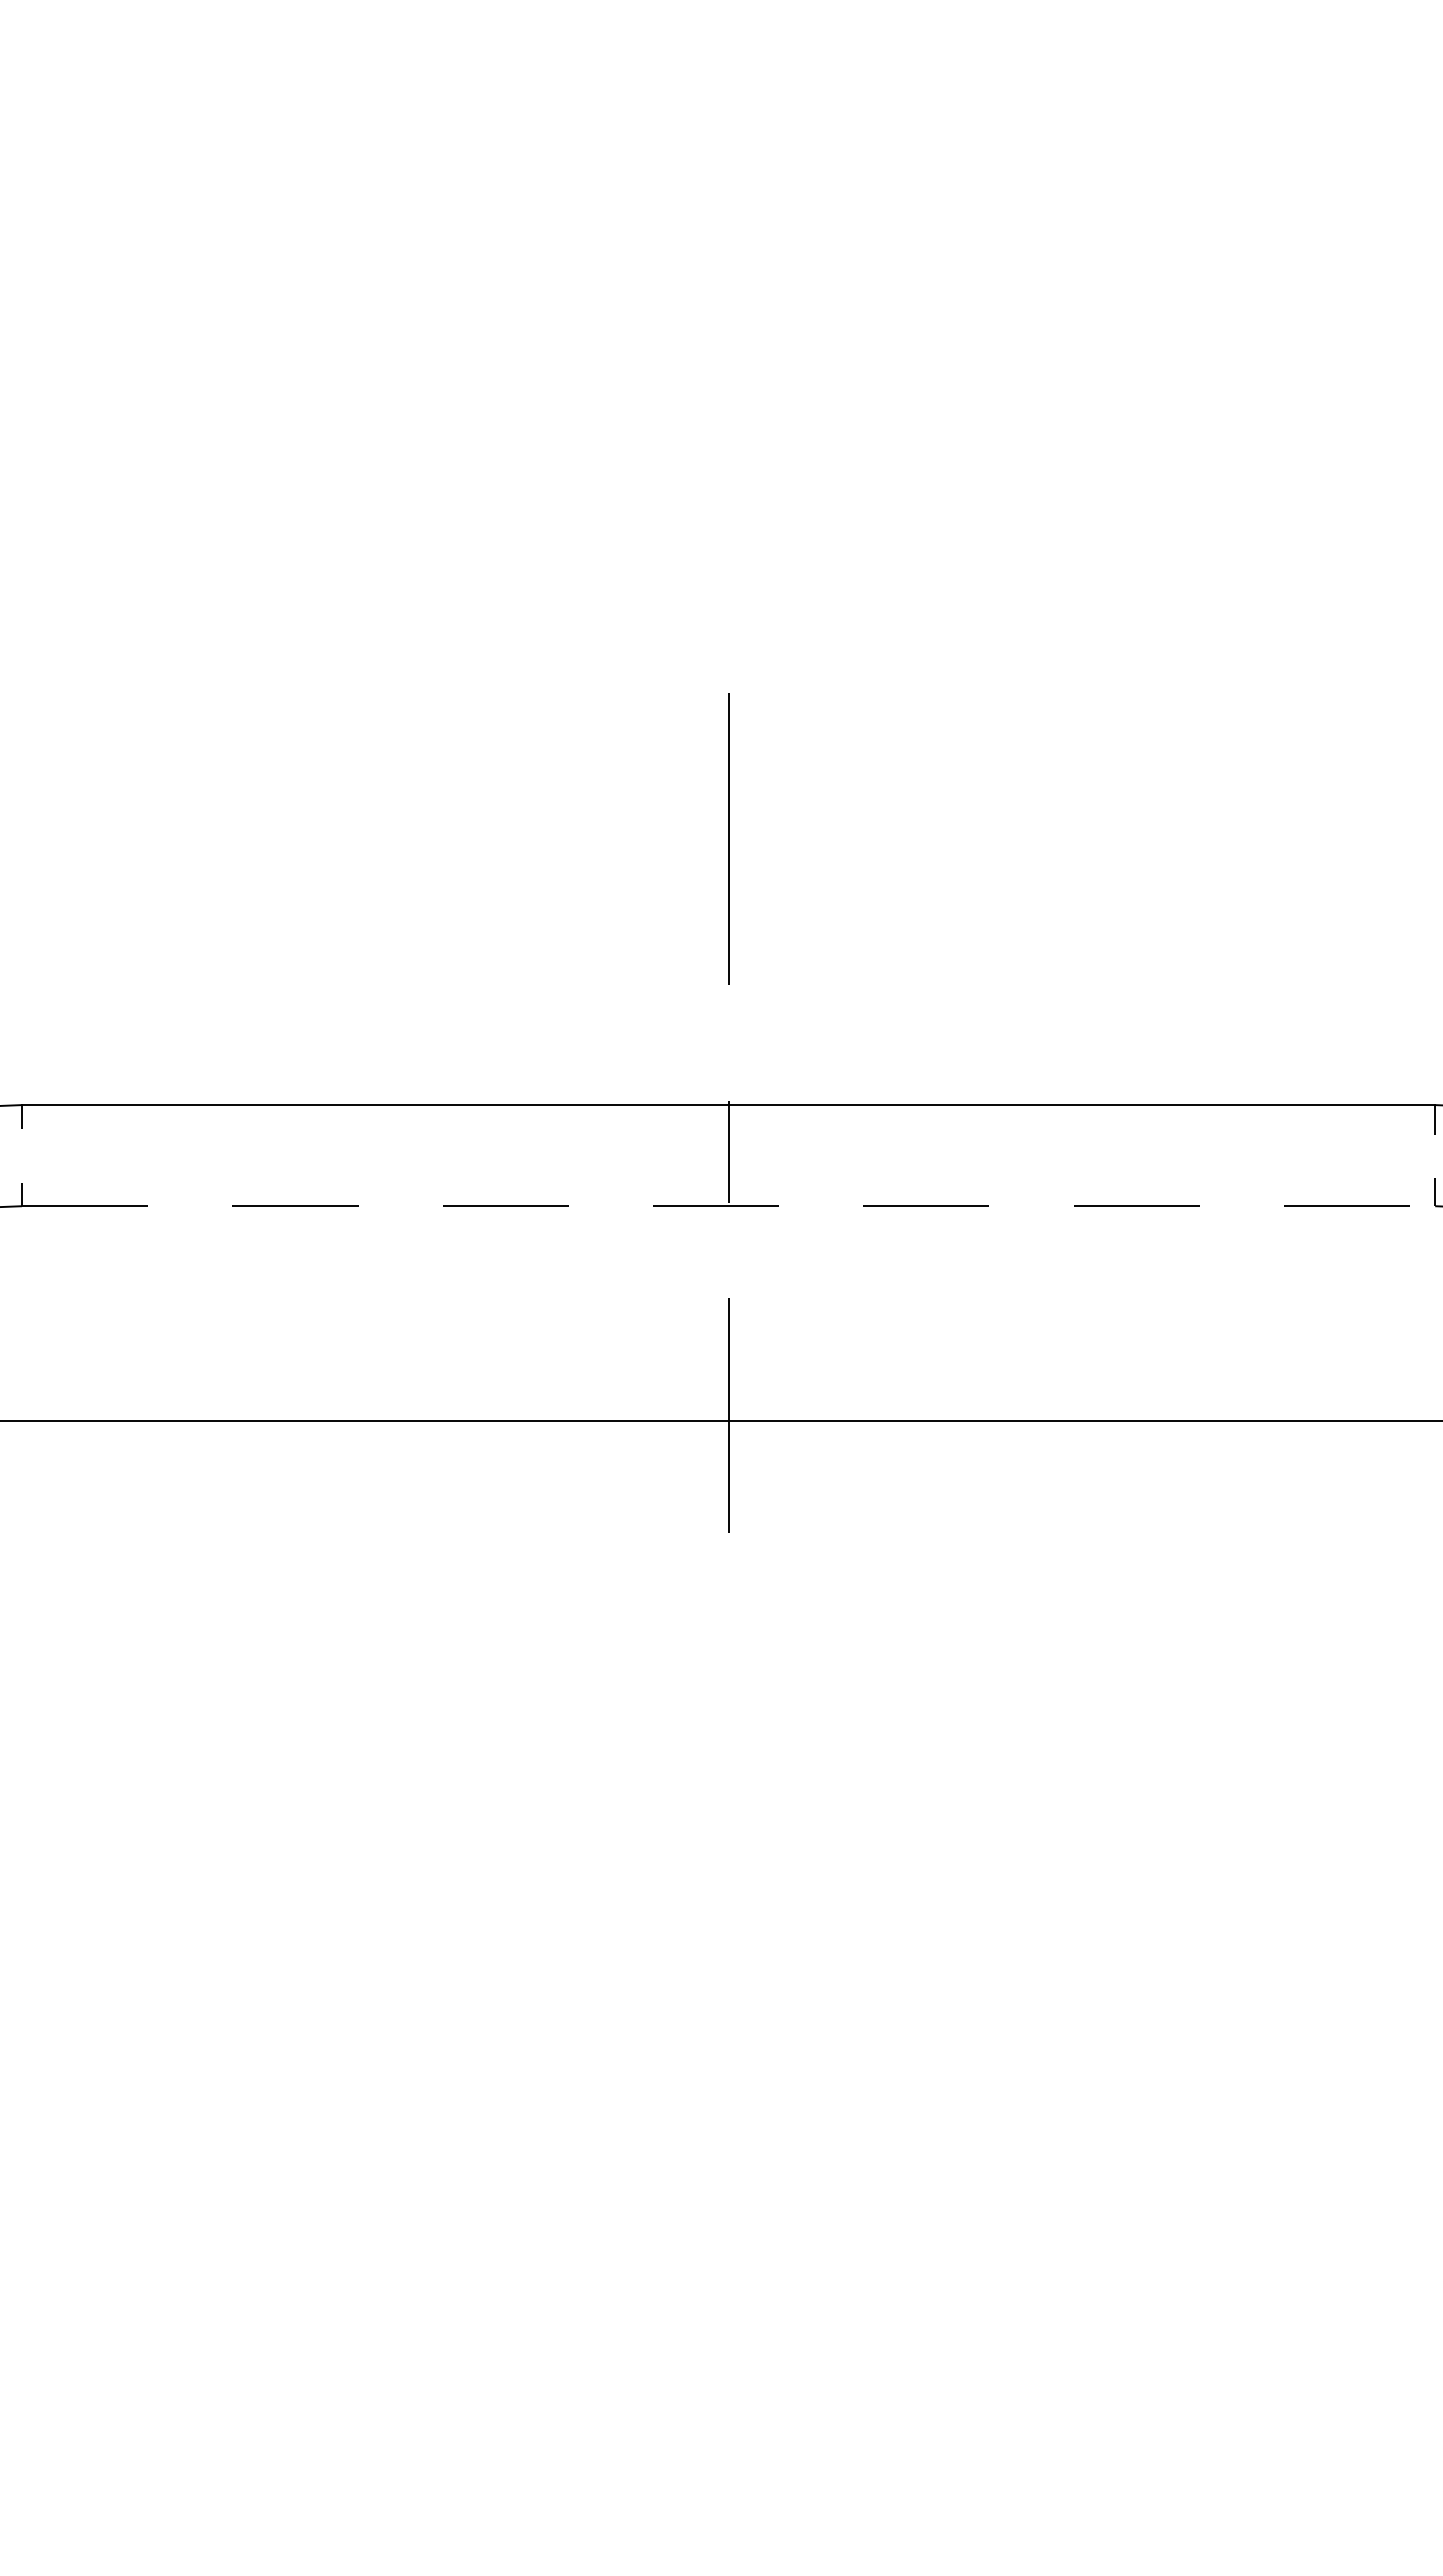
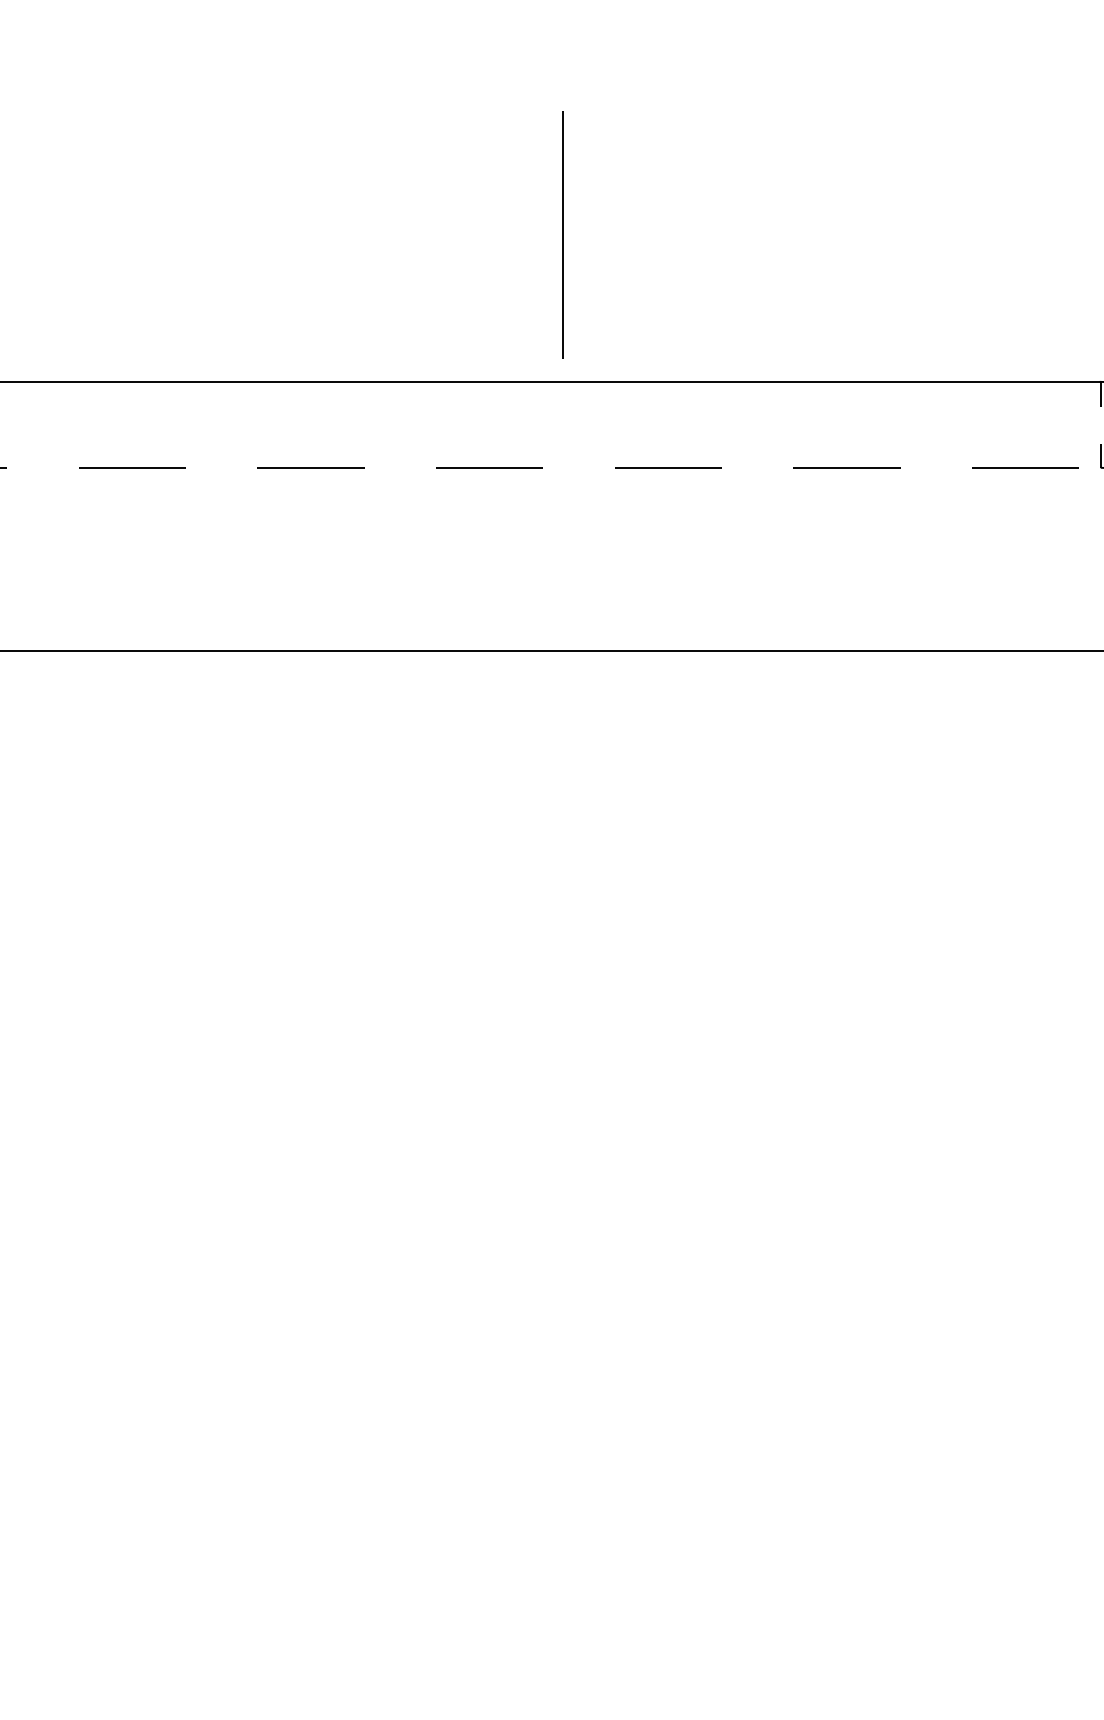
line: (728, 838) -> (563, 234), moved
line: (728, 1151) -> (500, 421), removed
line: (728, 1415) -> (500, 645), removed

